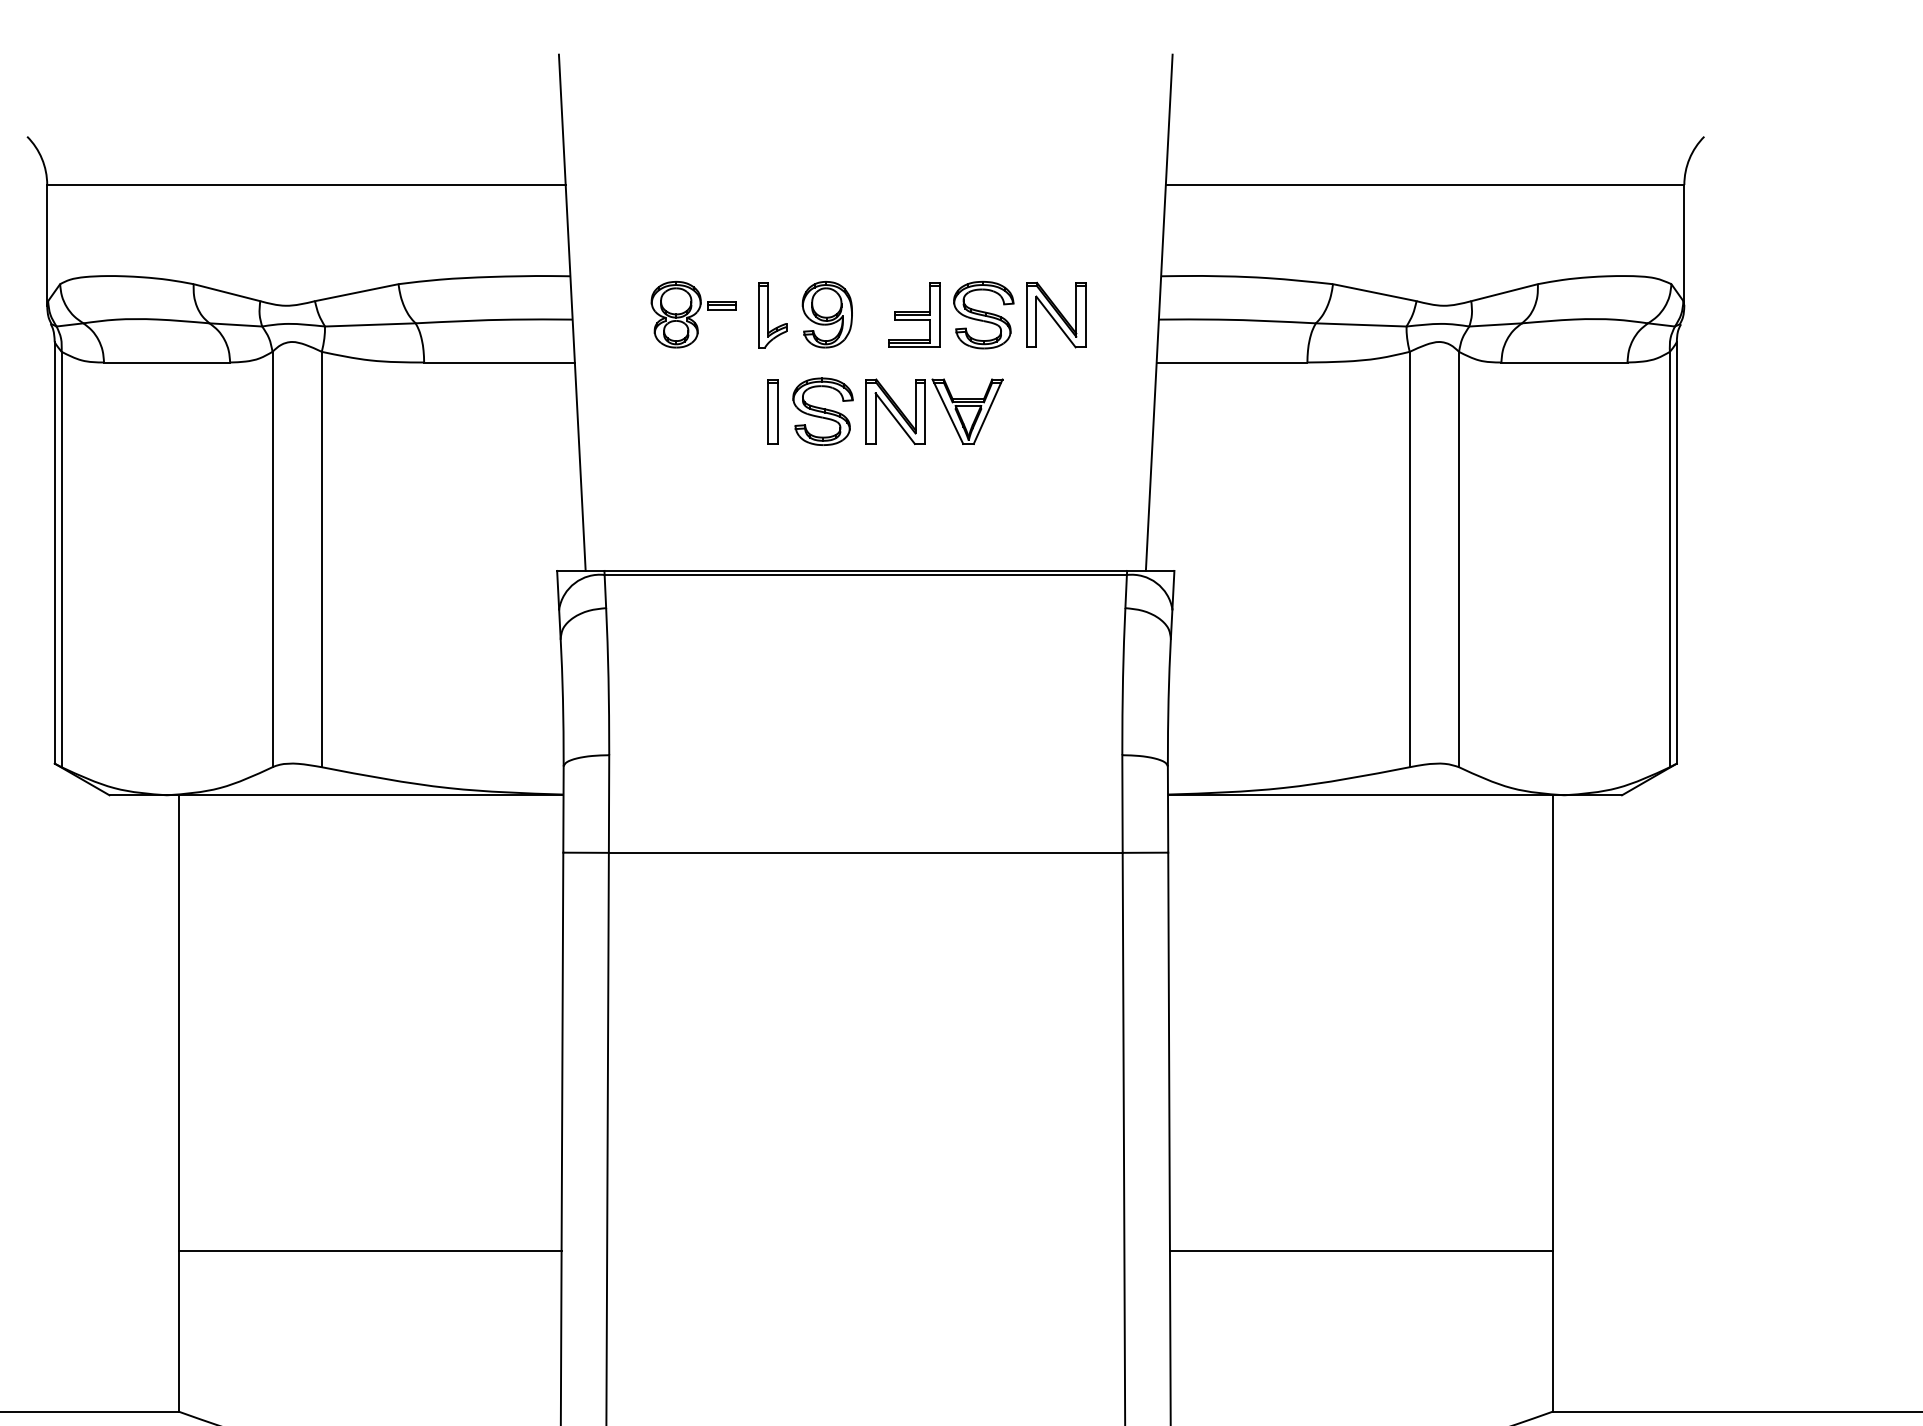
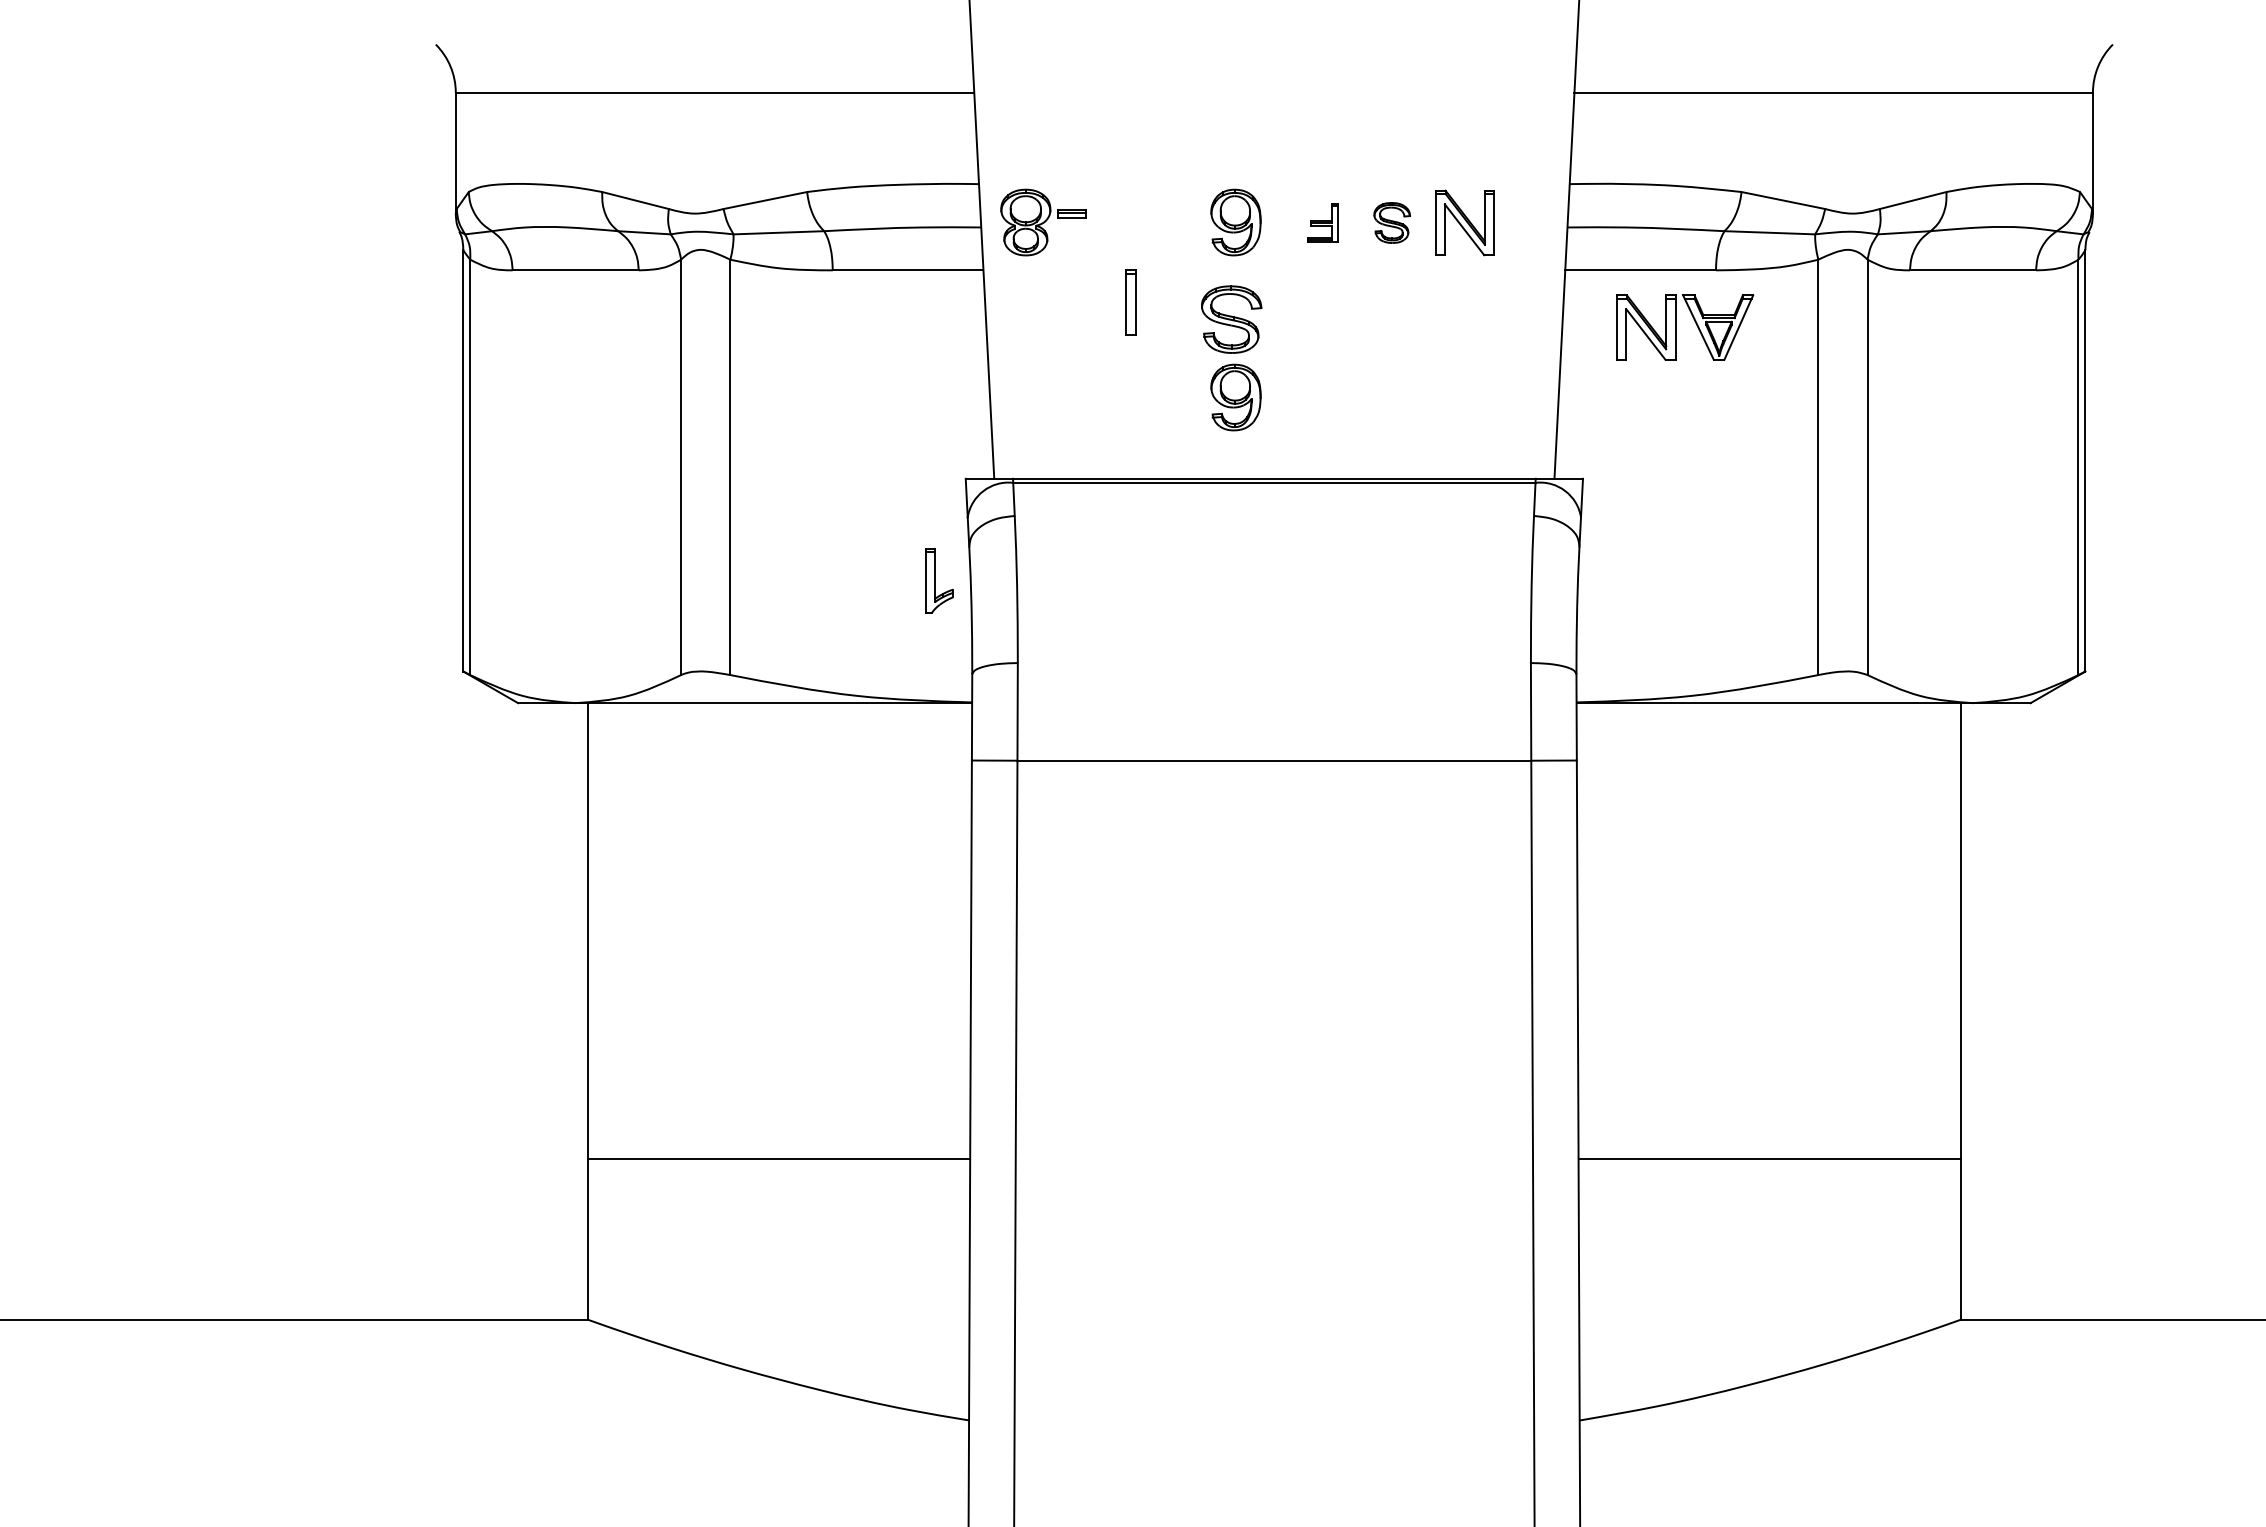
part: (693, 314) -> (1043, 222), moved
part: (772, 314) -> (939, 580), moved
part: (913, 314) -> (1322, 222), size x0.6
part: (982, 314) -> (1391, 222), size x0.6
part: (772, 411) -> (1130, 302), moved
part: (925, 411) -> (1676, 327), moved
part: (826, 489) -> (1235, 397), added

